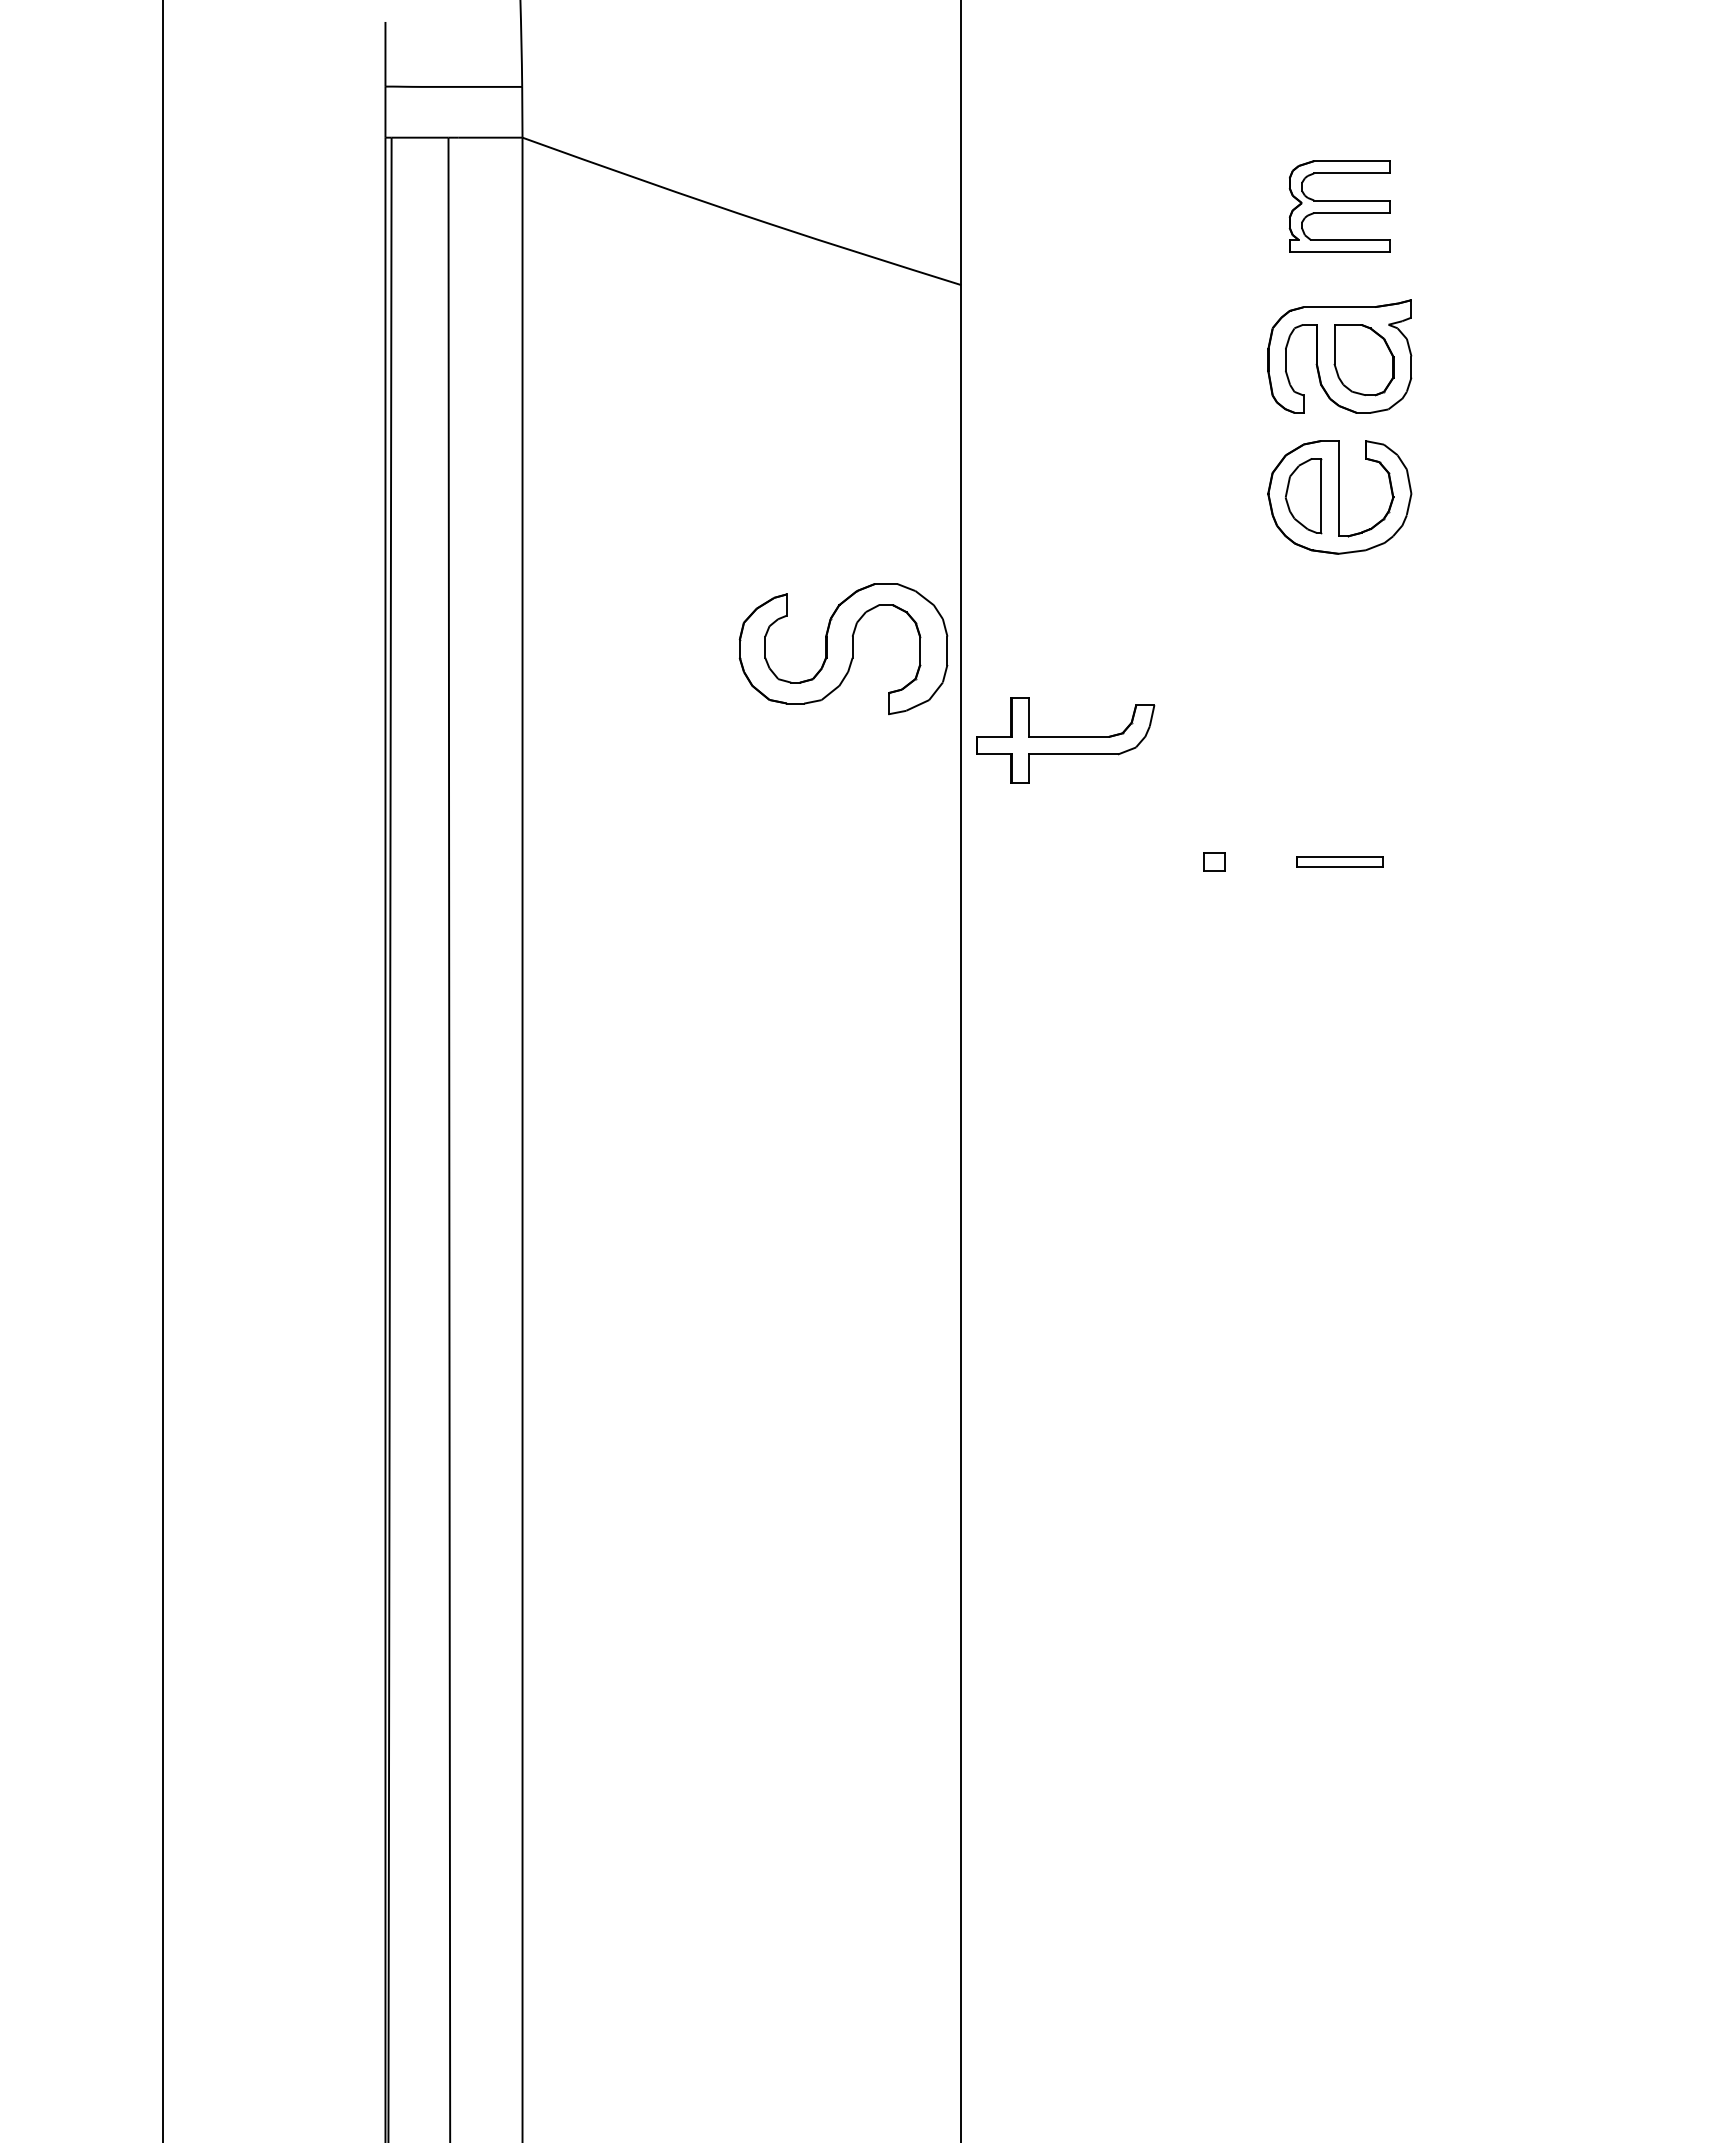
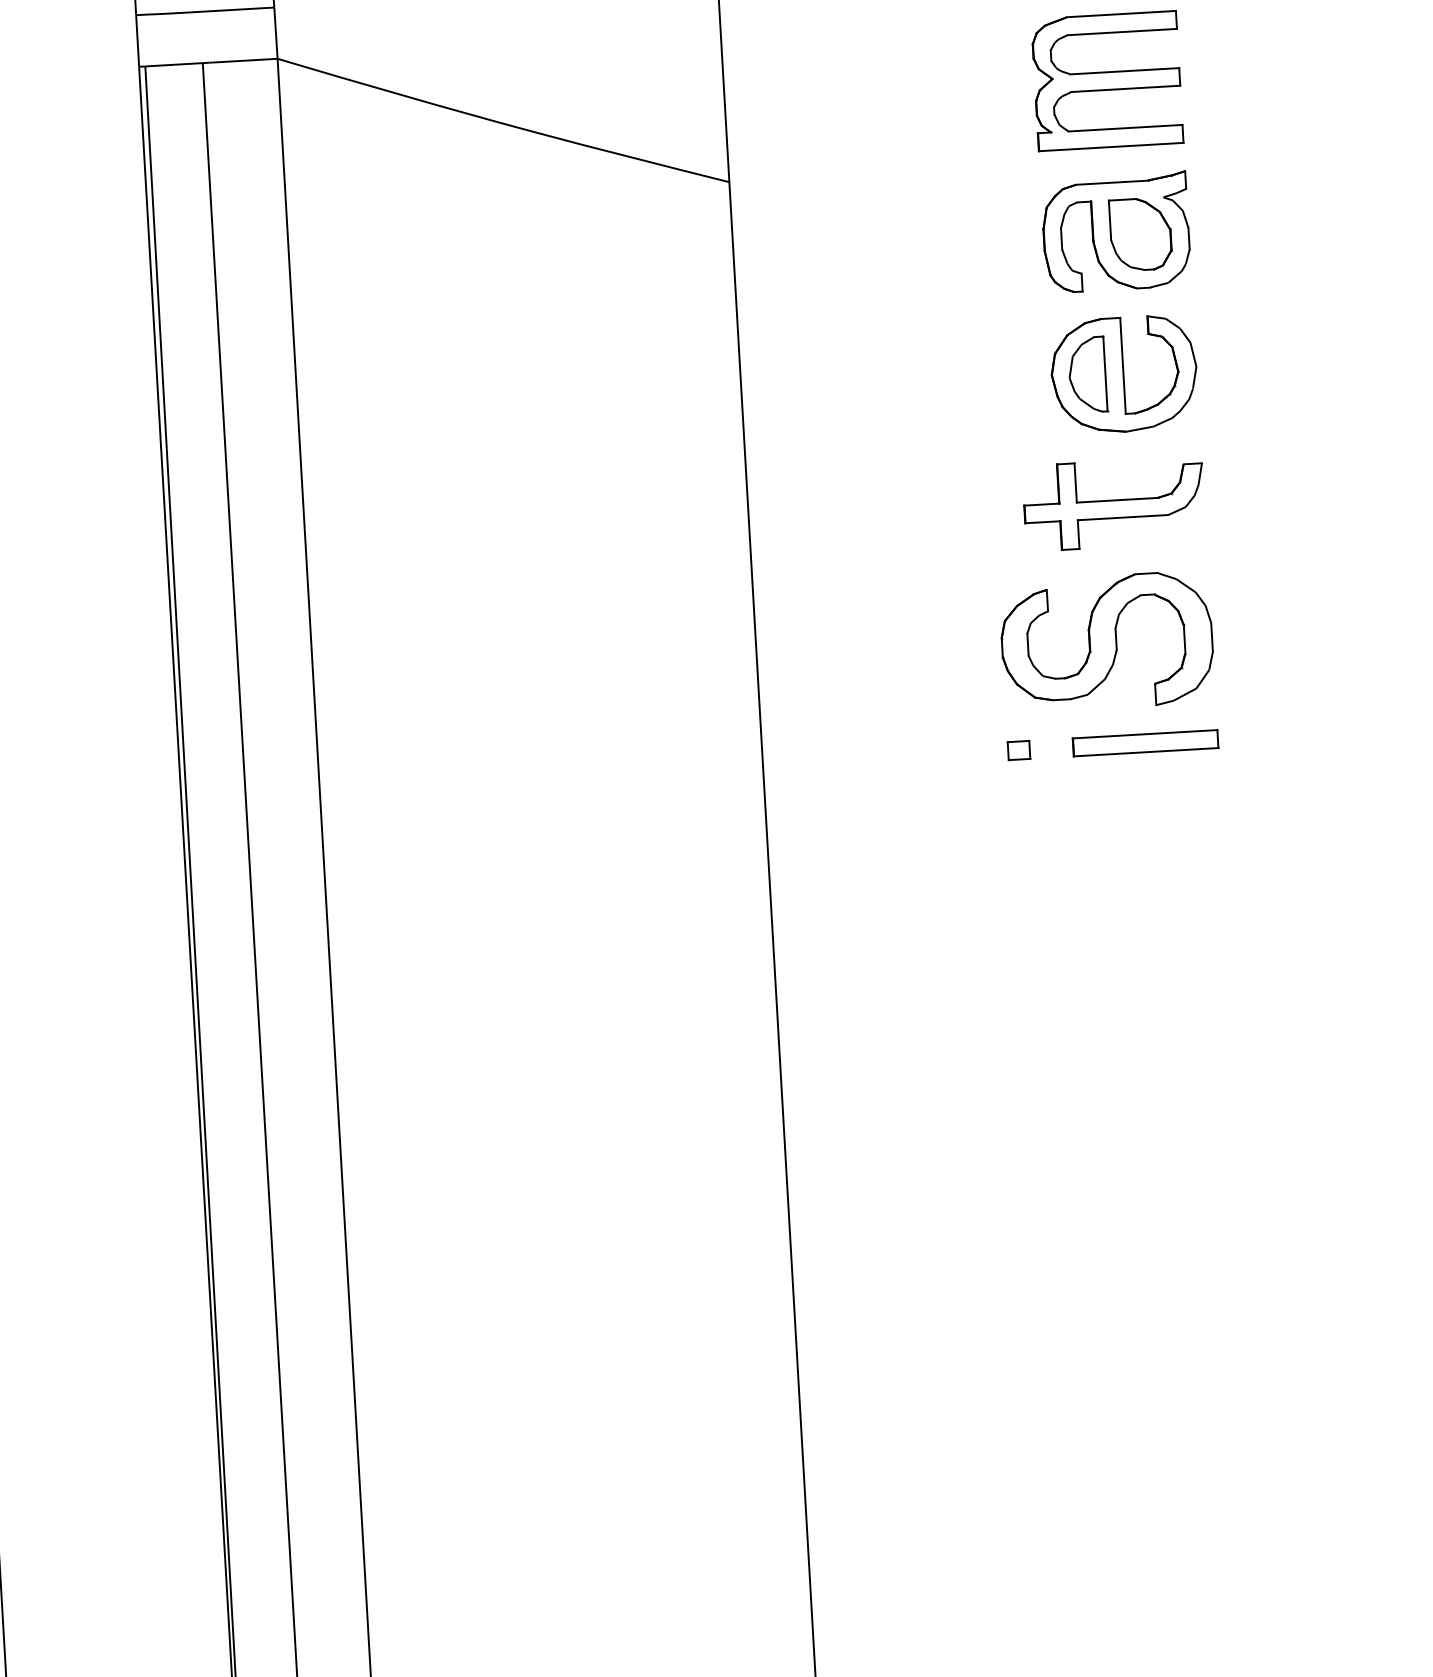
part: (1339, 206) -> (1107, 80), size x1.43
part: (843, 649) -> (1106, 642), moved
part: (1065, 740) -> (1114, 504), moved
part: (1339, 861) -> (1145, 742), size x1.67

